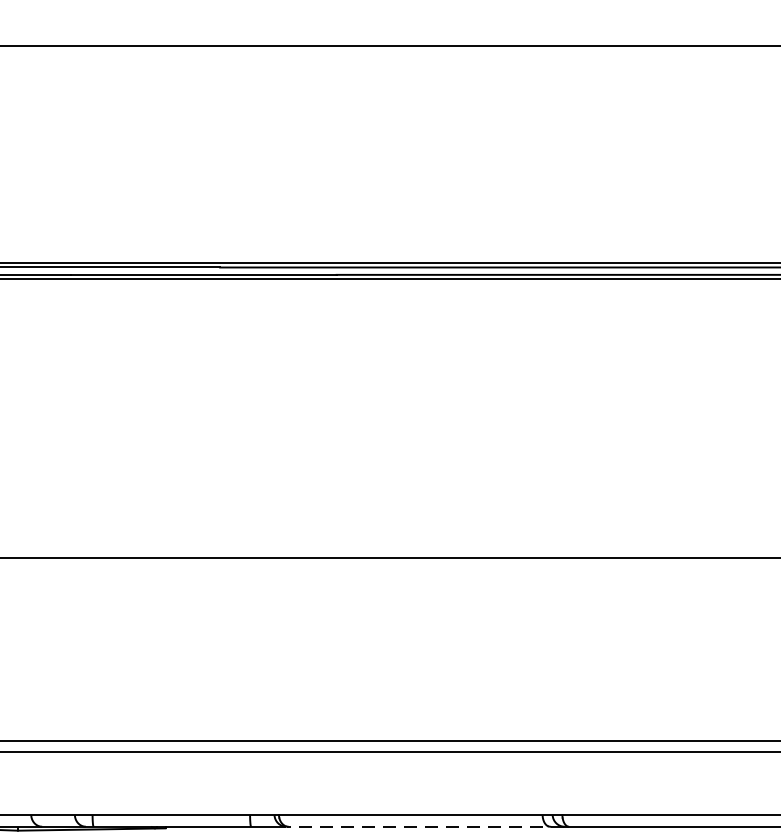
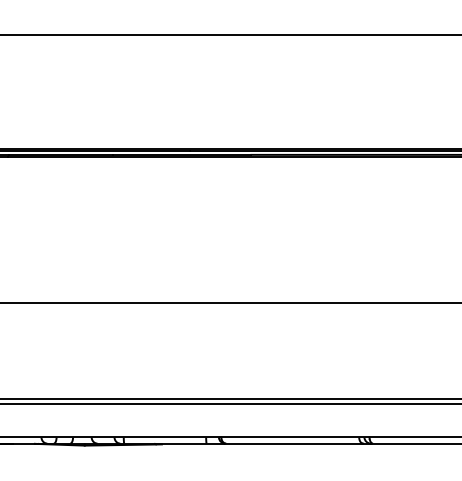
line: (424, 826) -> (297, 443), dashed -> solid

